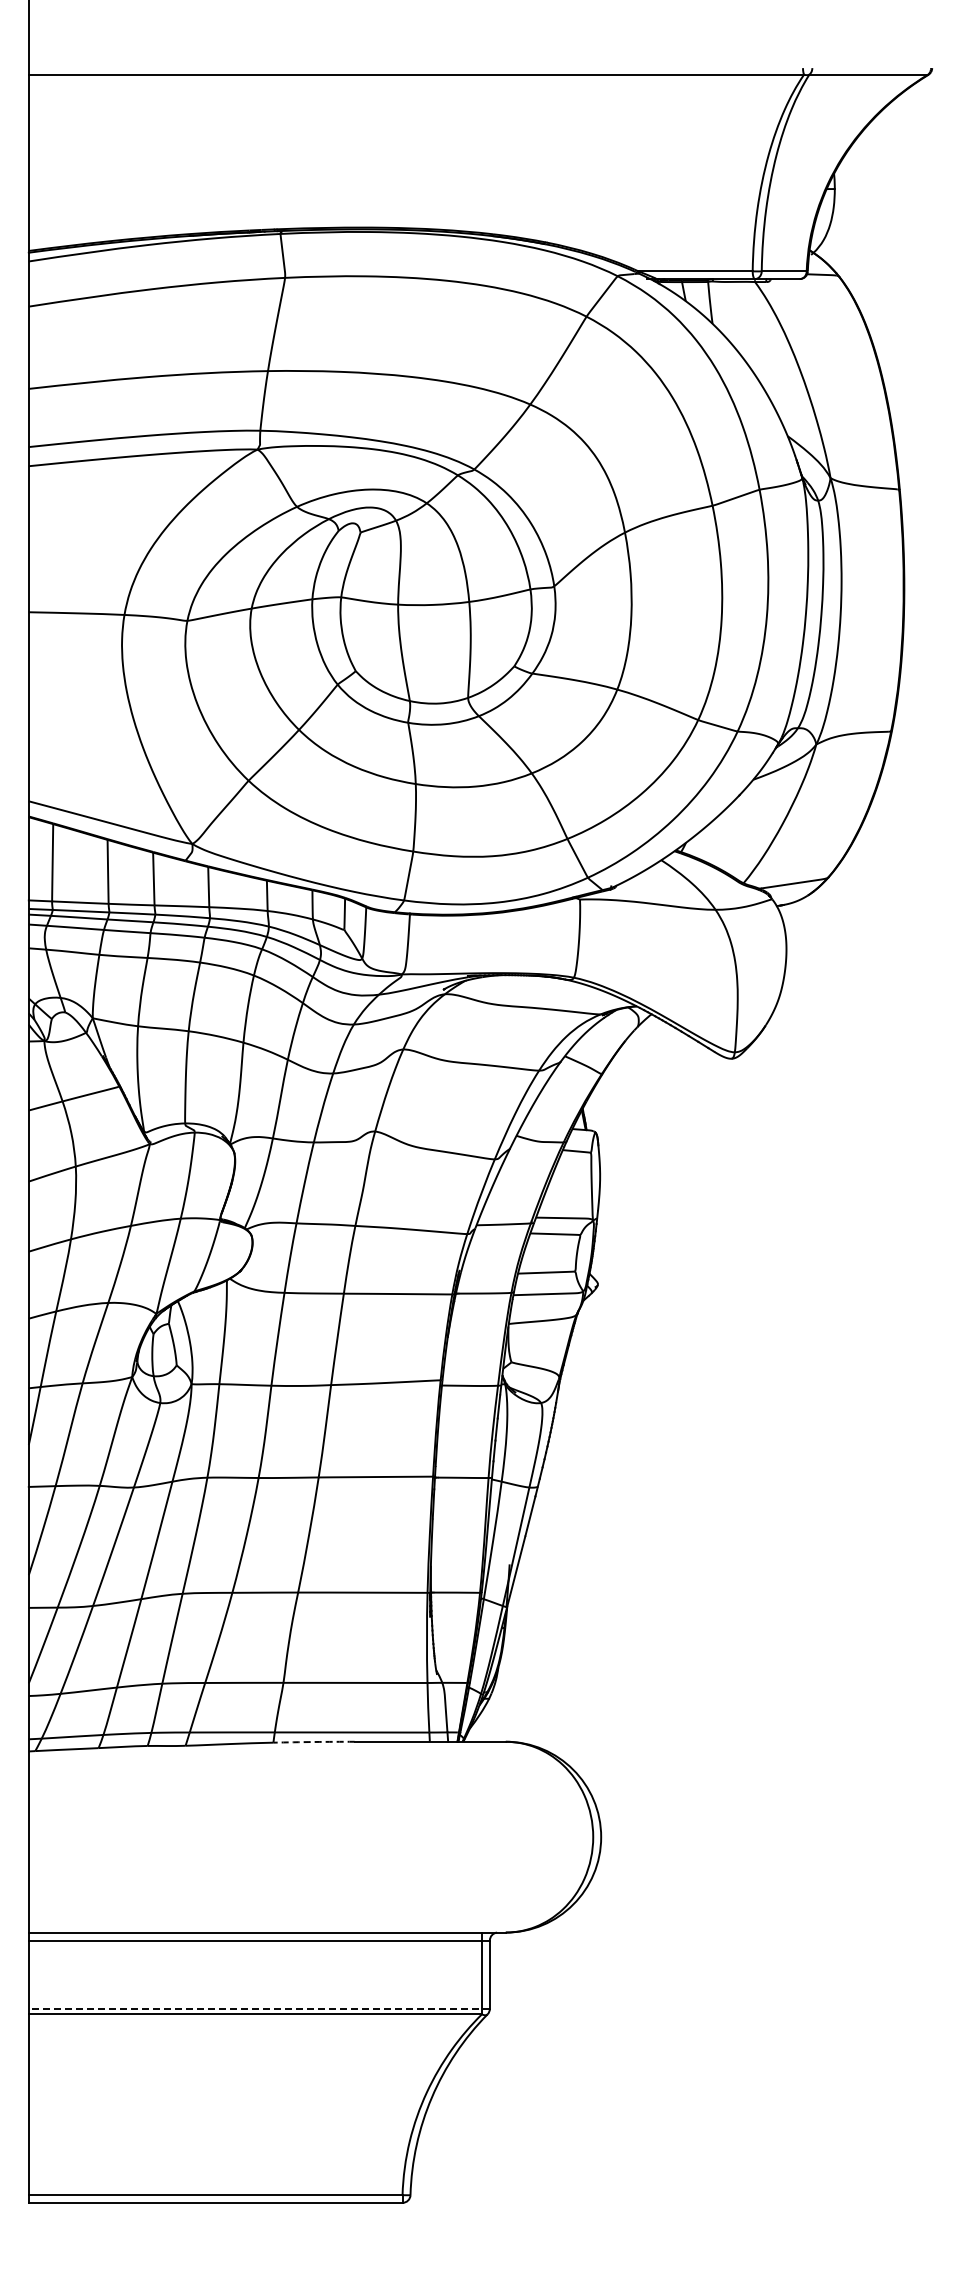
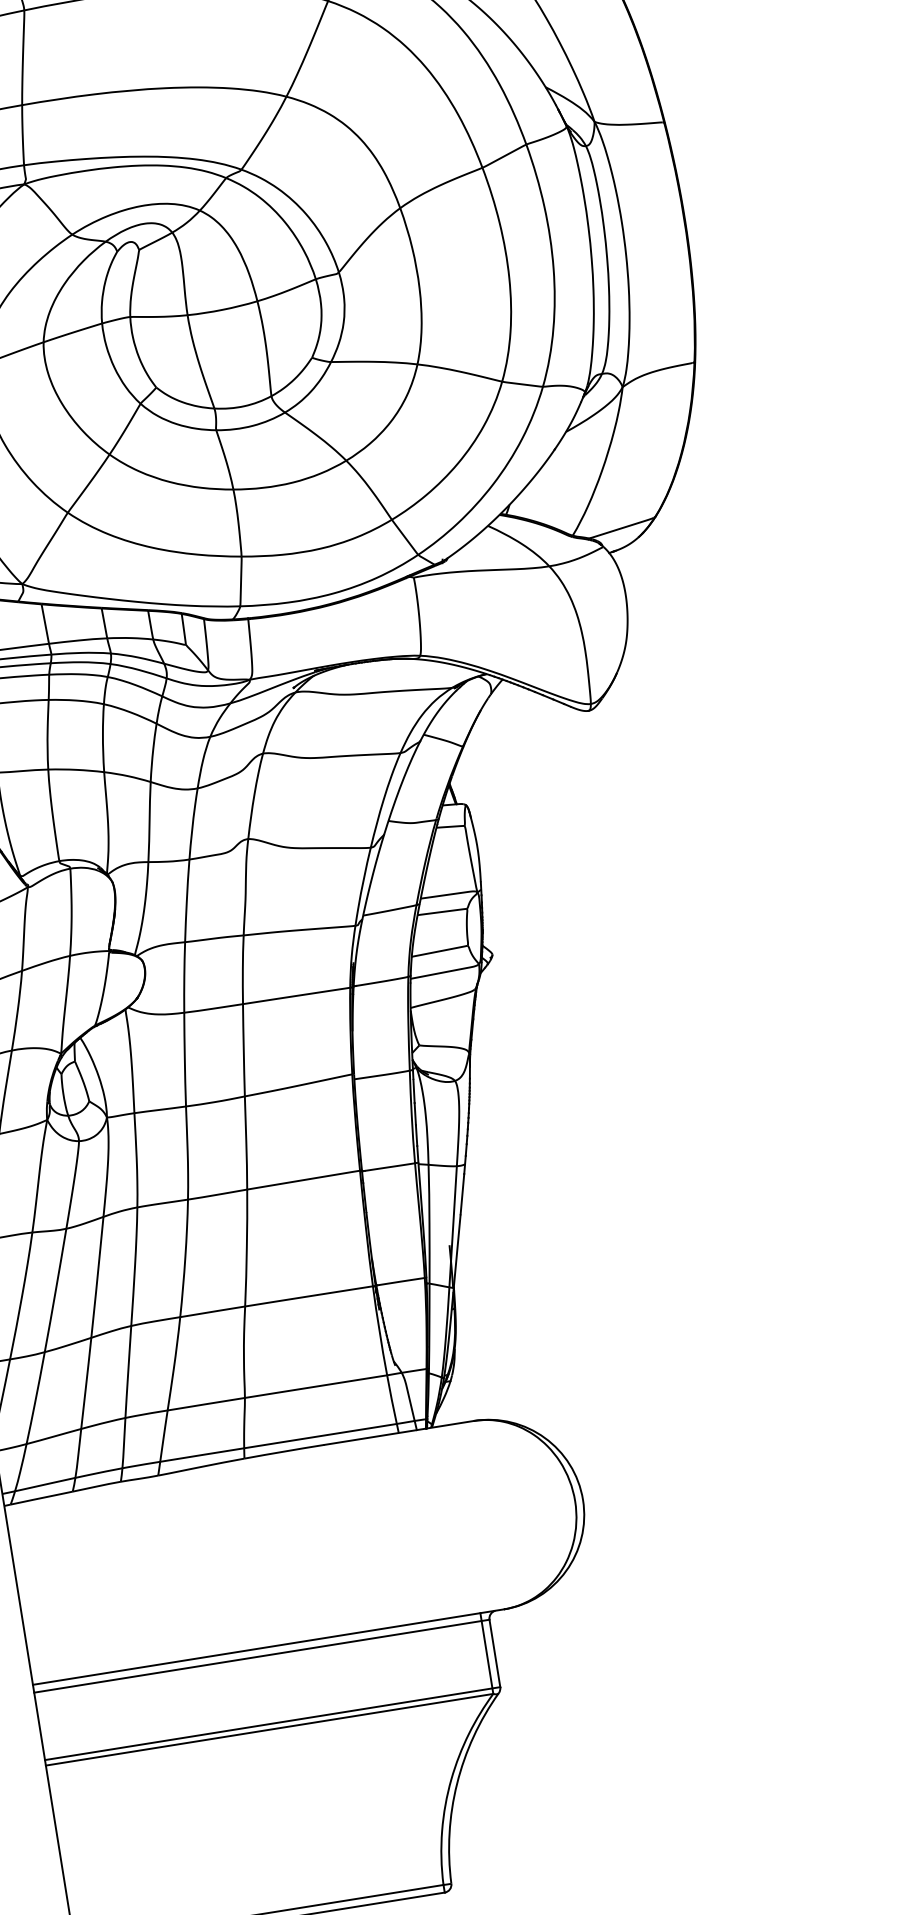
arc: (314, 1742) -> (284, 1451), dashed -> solid
line: (259, 2008) -> (272, 1723), dashed -> solid

